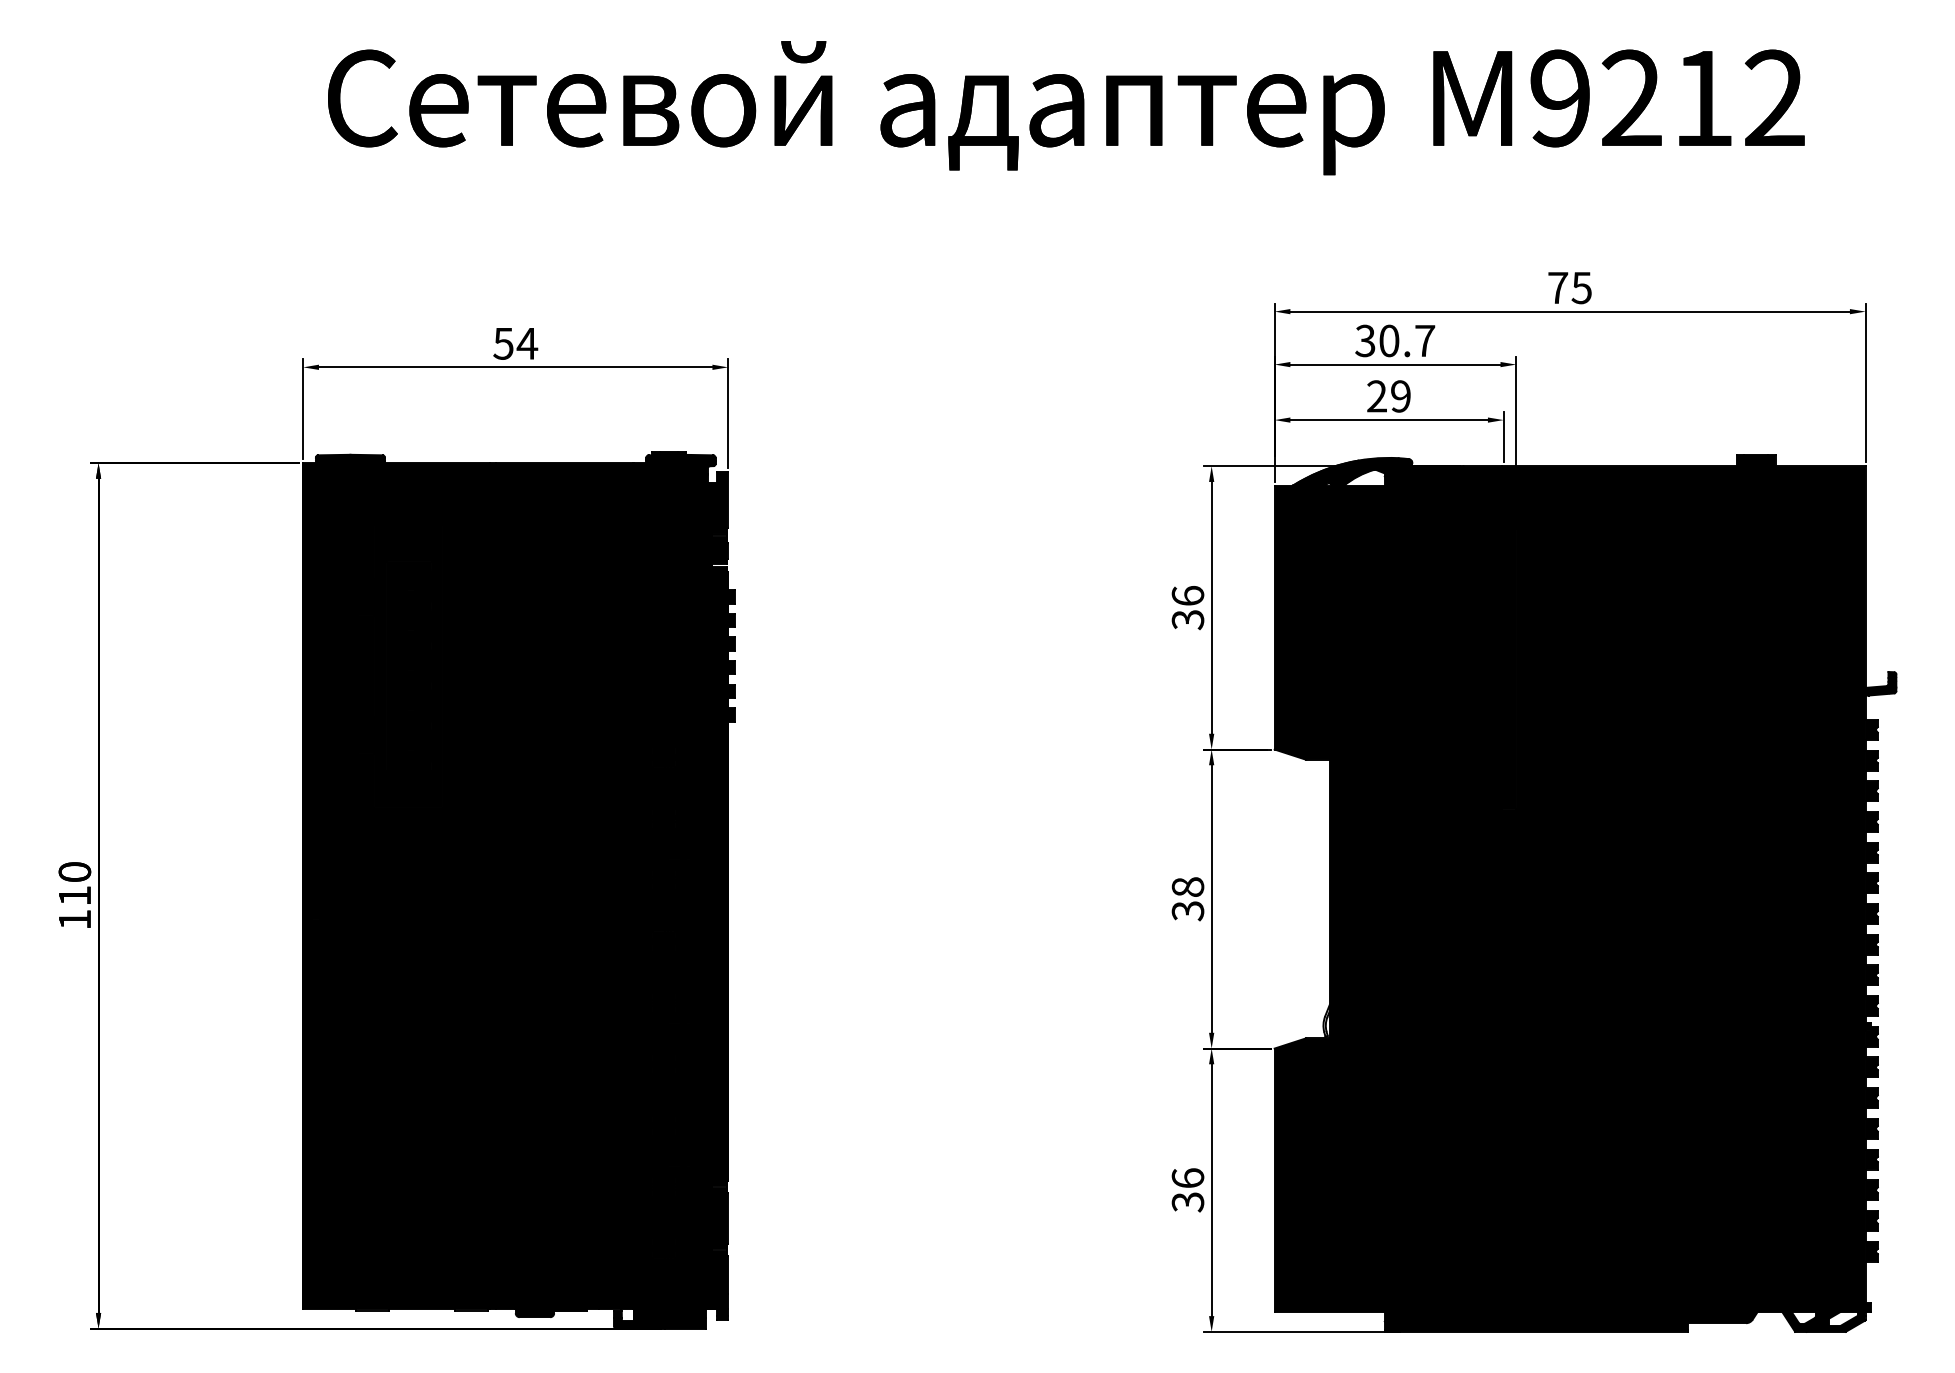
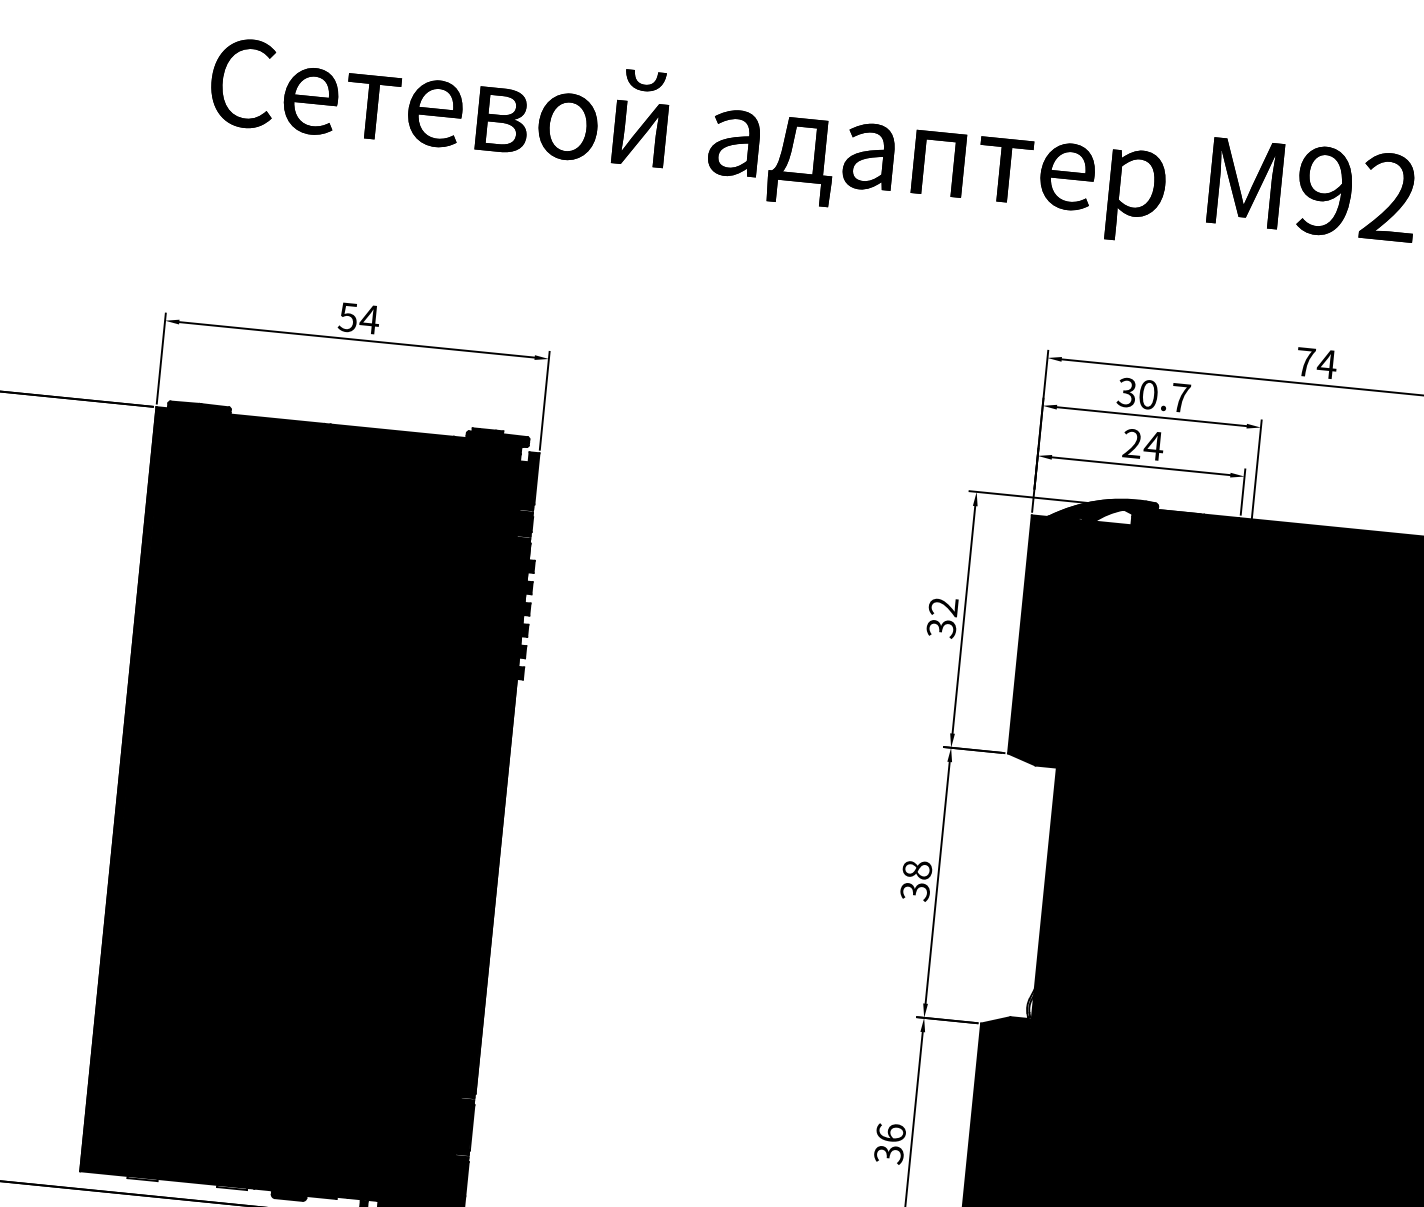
text: (1581, 288) -> (1326, 364), 75 -> 74
text: (1400, 396) -> (1153, 445), 29 -> 24
text: (1187, 595) -> (943, 606), 36 -> 32

